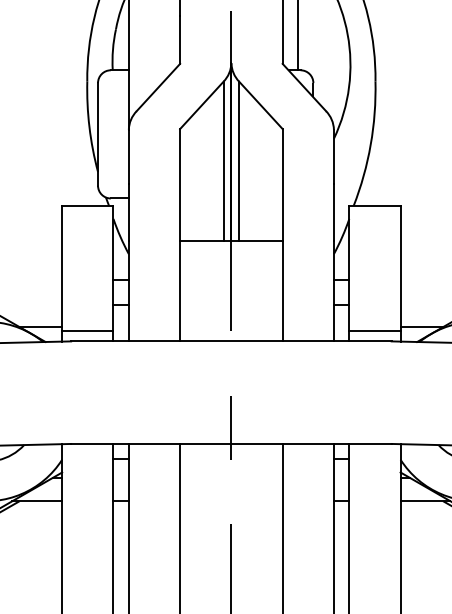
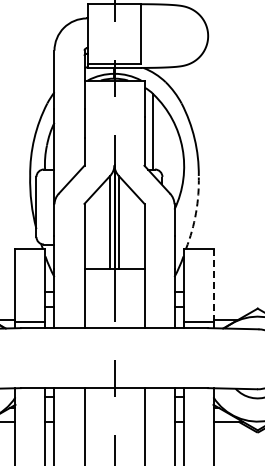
arc: (371, 145) -> (196, 213), solid -> dashed
line: (400, 268) -> (213, 285), solid -> dashed

